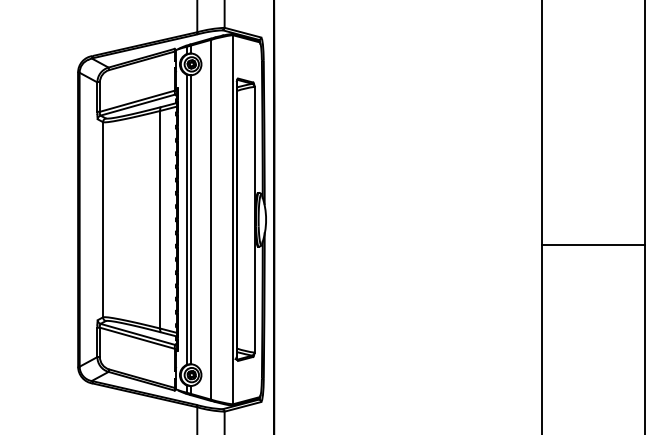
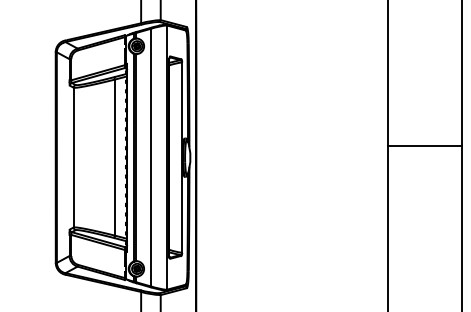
line: (592, 244) -> (424, 145), moved

